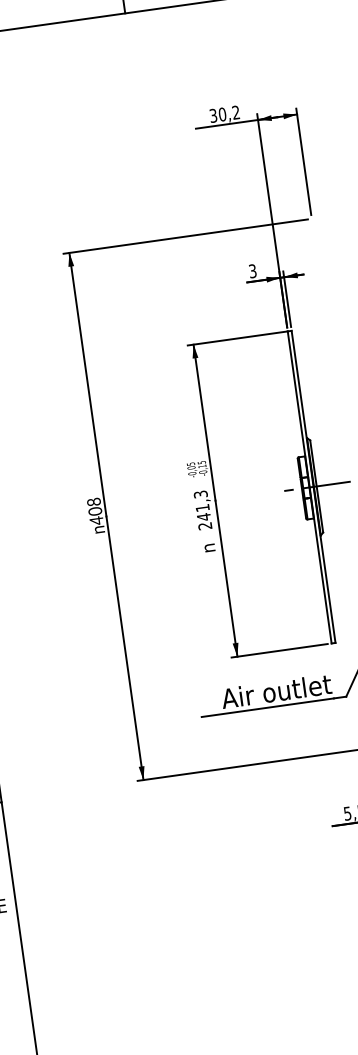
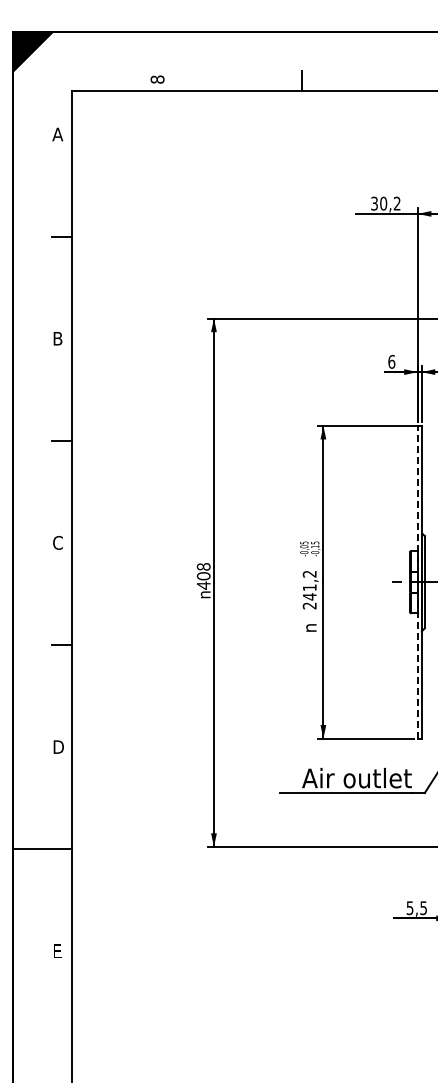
text: (252, 270) -> (391, 361), 3 -> 6
line: (309, 486) -> (417, 581), solid -> dashed
text: (200, 493) -> (309, 573), 241,3 -> 241,2

